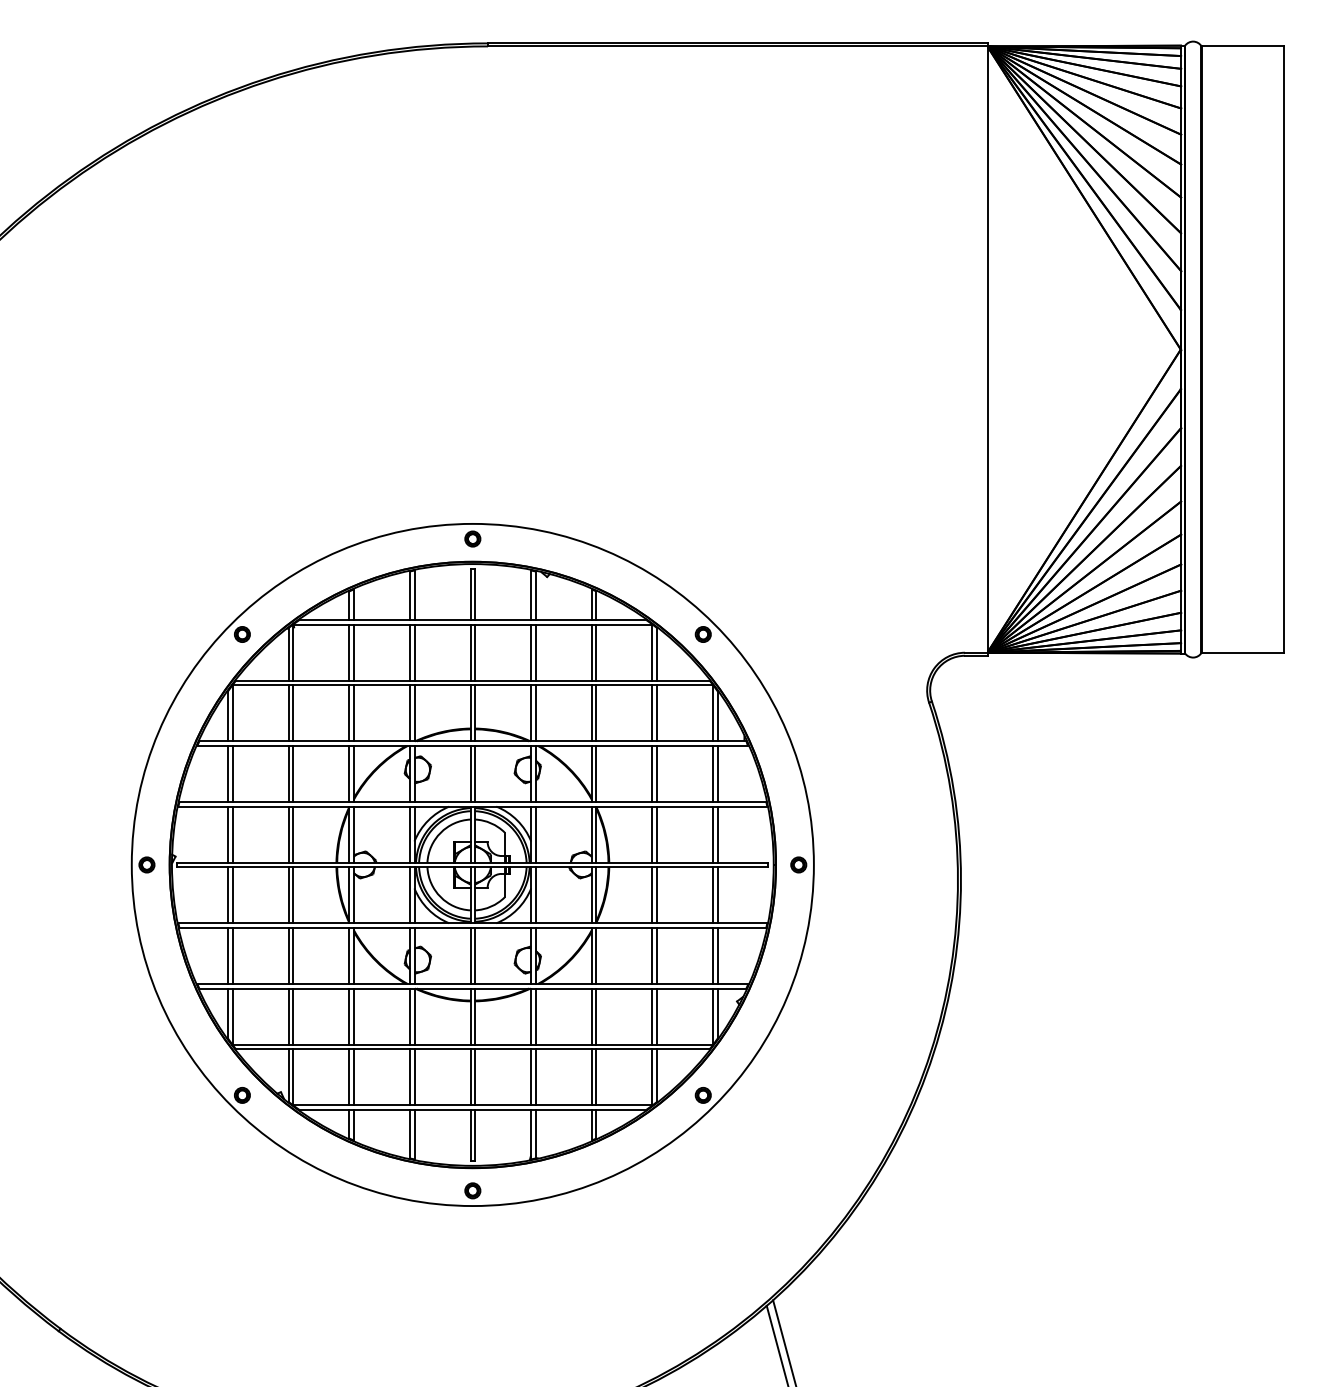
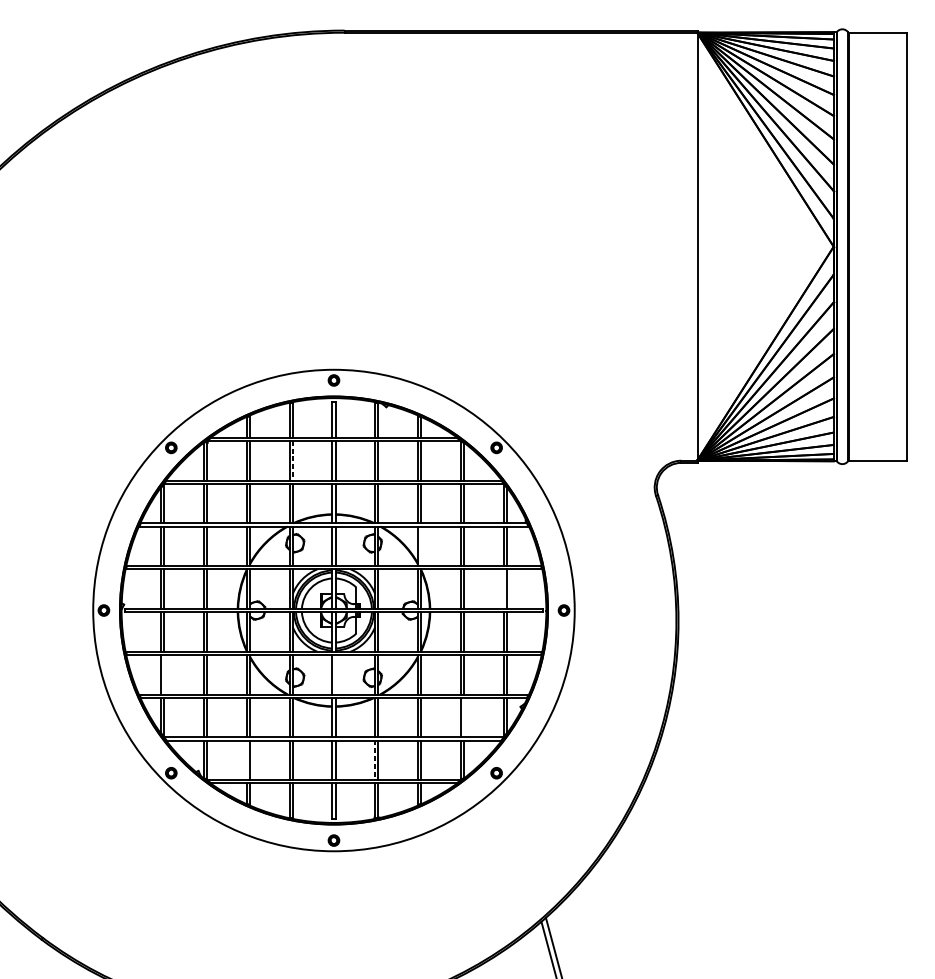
line: (414, 653) -> (292, 461), solid -> dashed
line: (596, 773) -> (421, 545), removed
line: (713, 834) -> (503, 589), removed
line: (232, 955) -> (164, 674), removed
line: (475, 955) -> (335, 674), removed
line: (657, 1016) -> (464, 717), removed
line: (349, 1077) -> (246, 760), removed
line: (531, 1077) -> (375, 760), solid -> dashed

